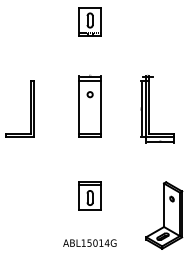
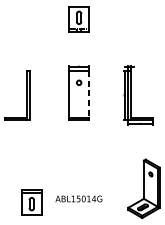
line: (101, 107) -> (89, 94), solid -> dashed
part: (89, 195) -> (31, 201), moved
text: (89, 242) -> (78, 198), moved

